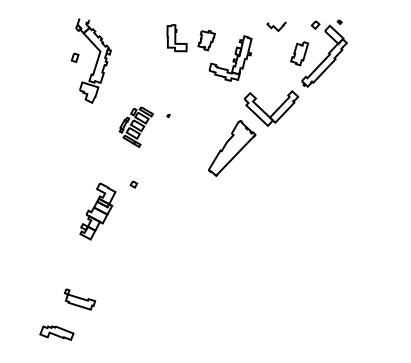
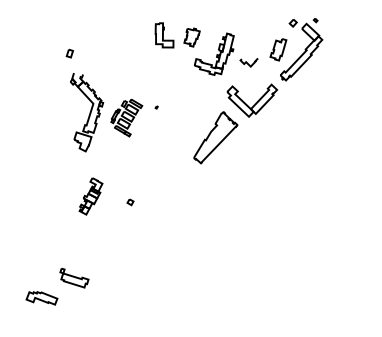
curve: (274, 26) -> (247, 62), moved
part: (94, 60) -> (87, 112), moved
part: (133, 184) -> (130, 202), moved
part: (97, 211) -> (90, 196), size x0.7
part: (56, 333) -> (41, 298), moved

